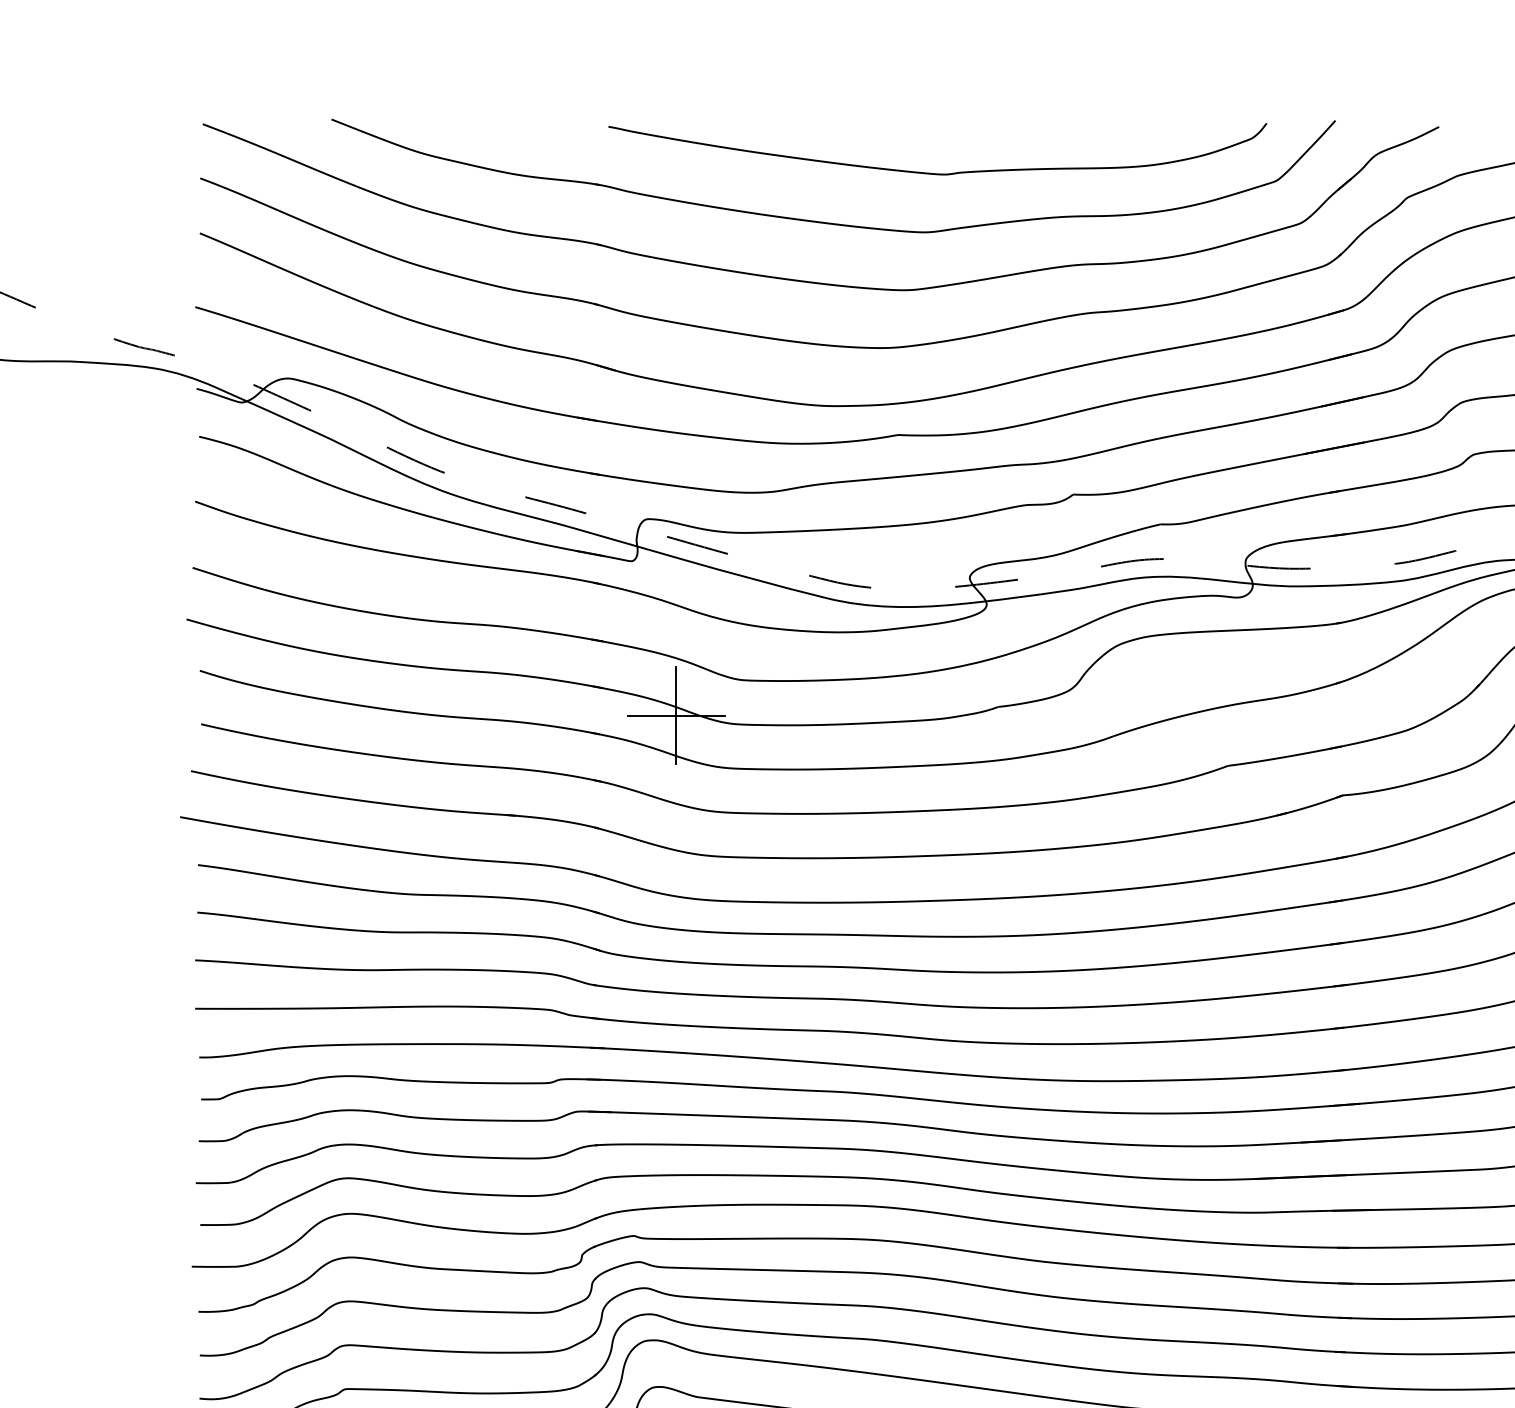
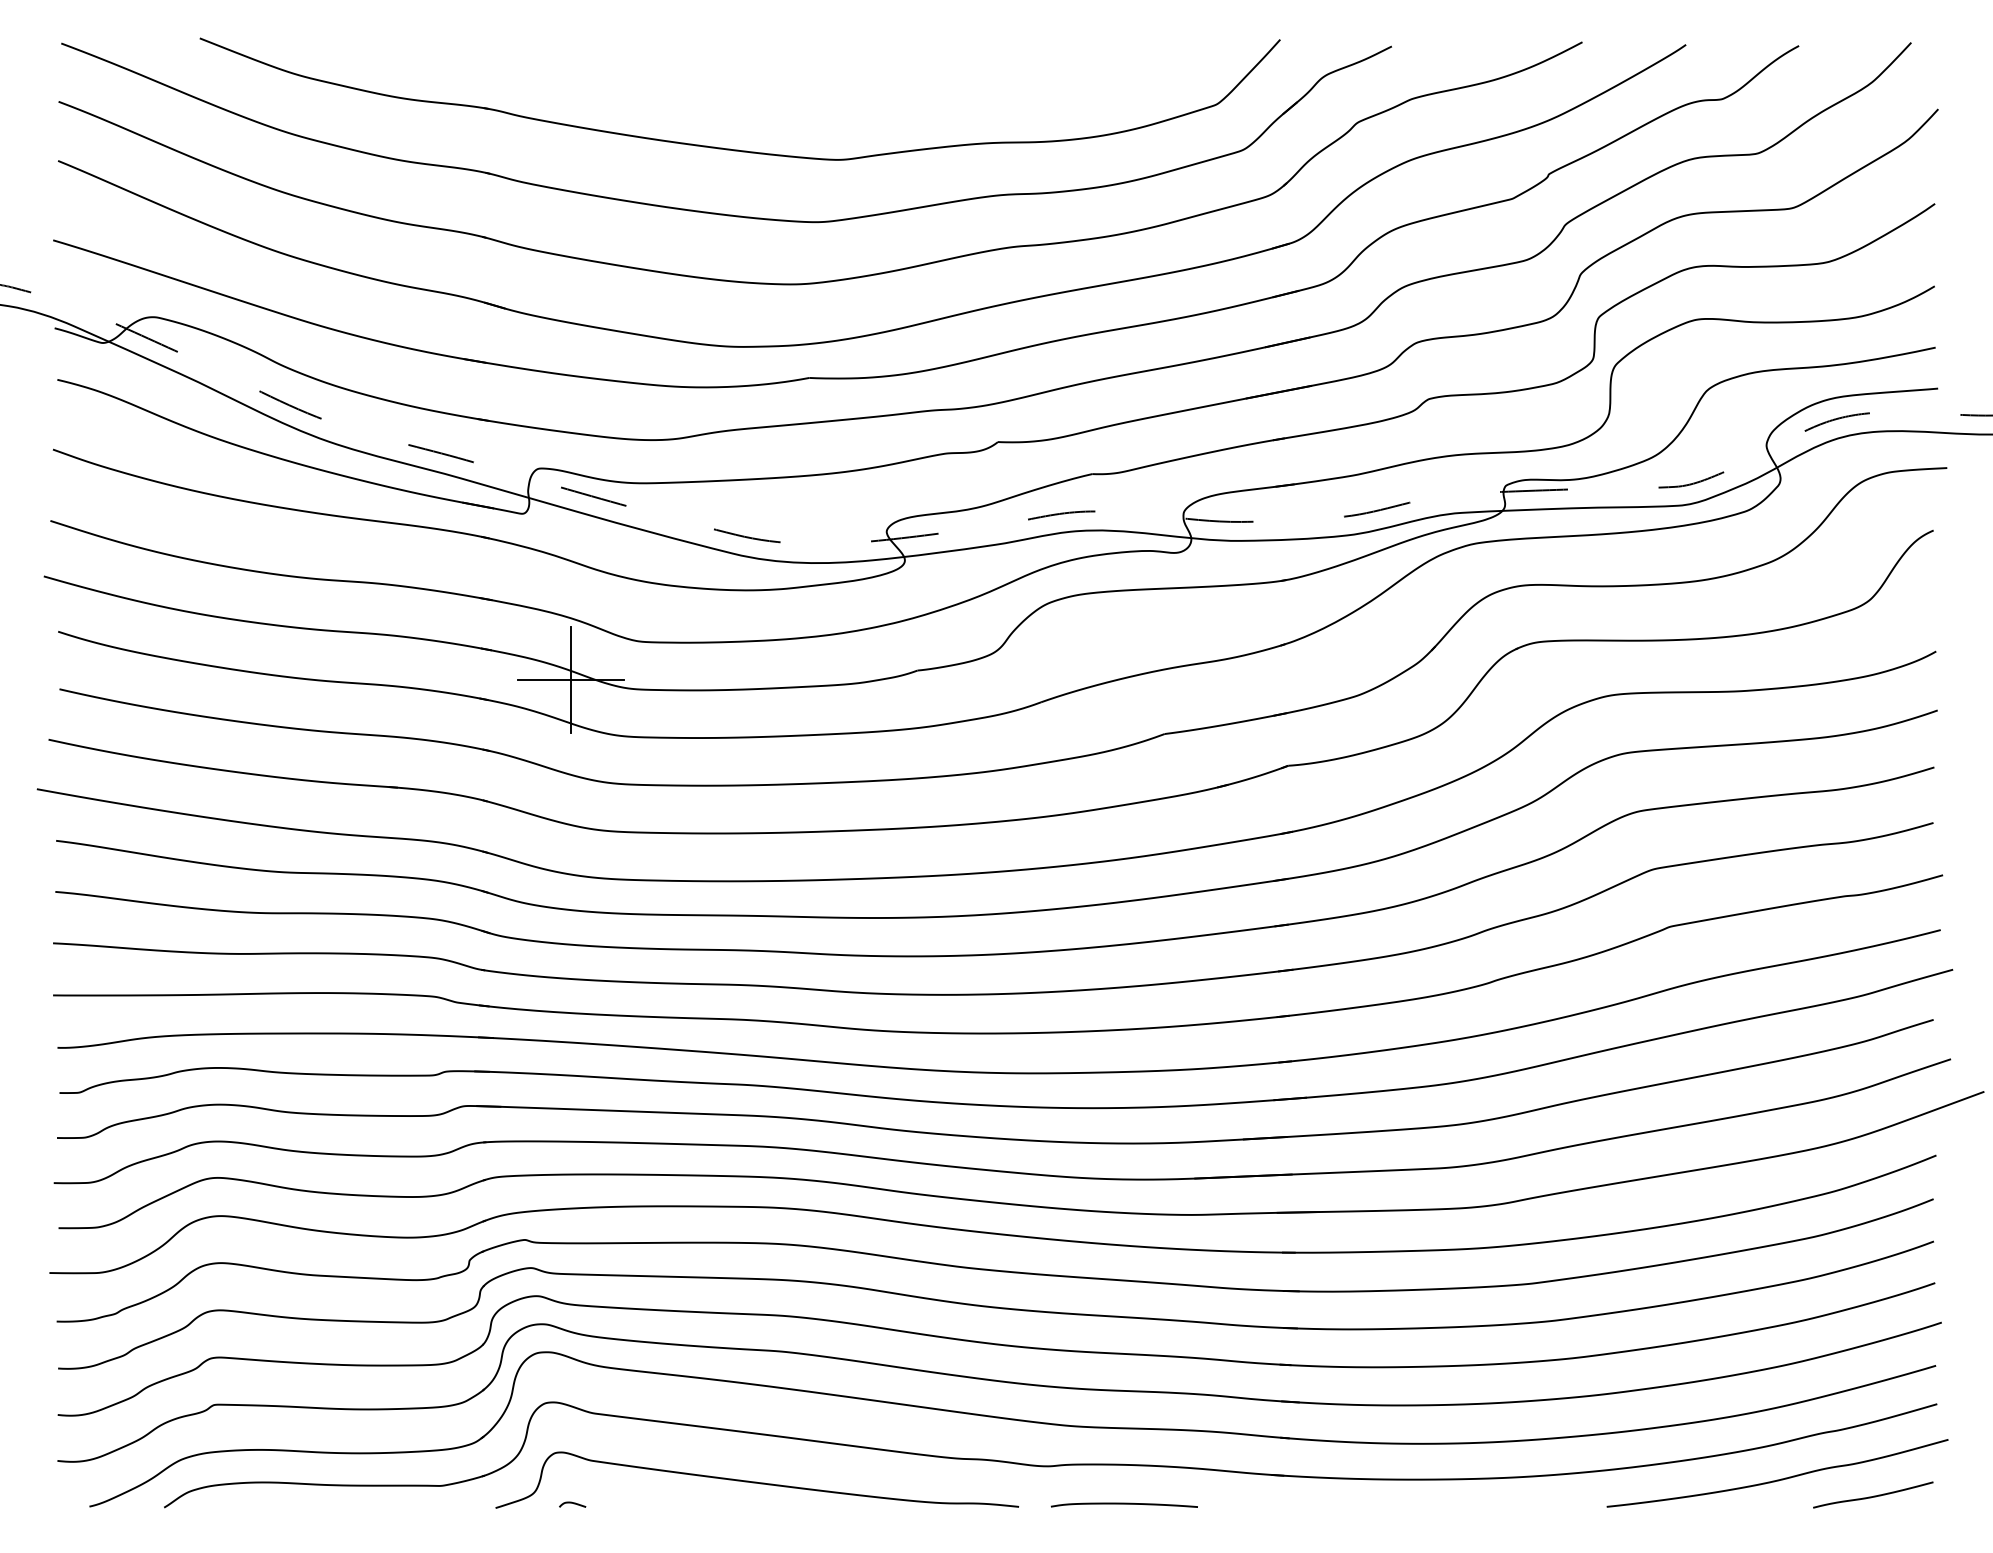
curve: (930, 172) -> (844, 95), removed

